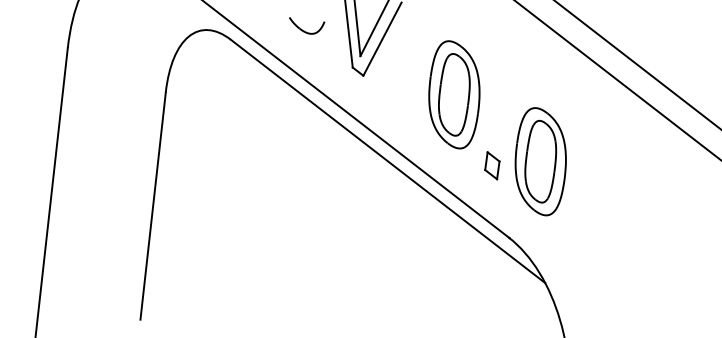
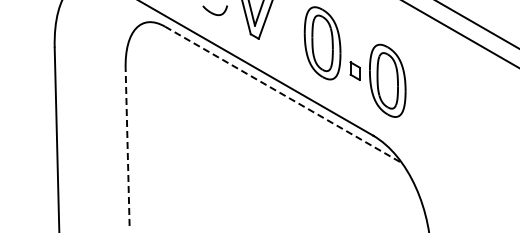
line: (387, 160) -> (283, 94), solid -> dashed
part: (491, 164) -> (354, 70), moved
line: (152, 206) -> (127, 147), solid -> dashed

